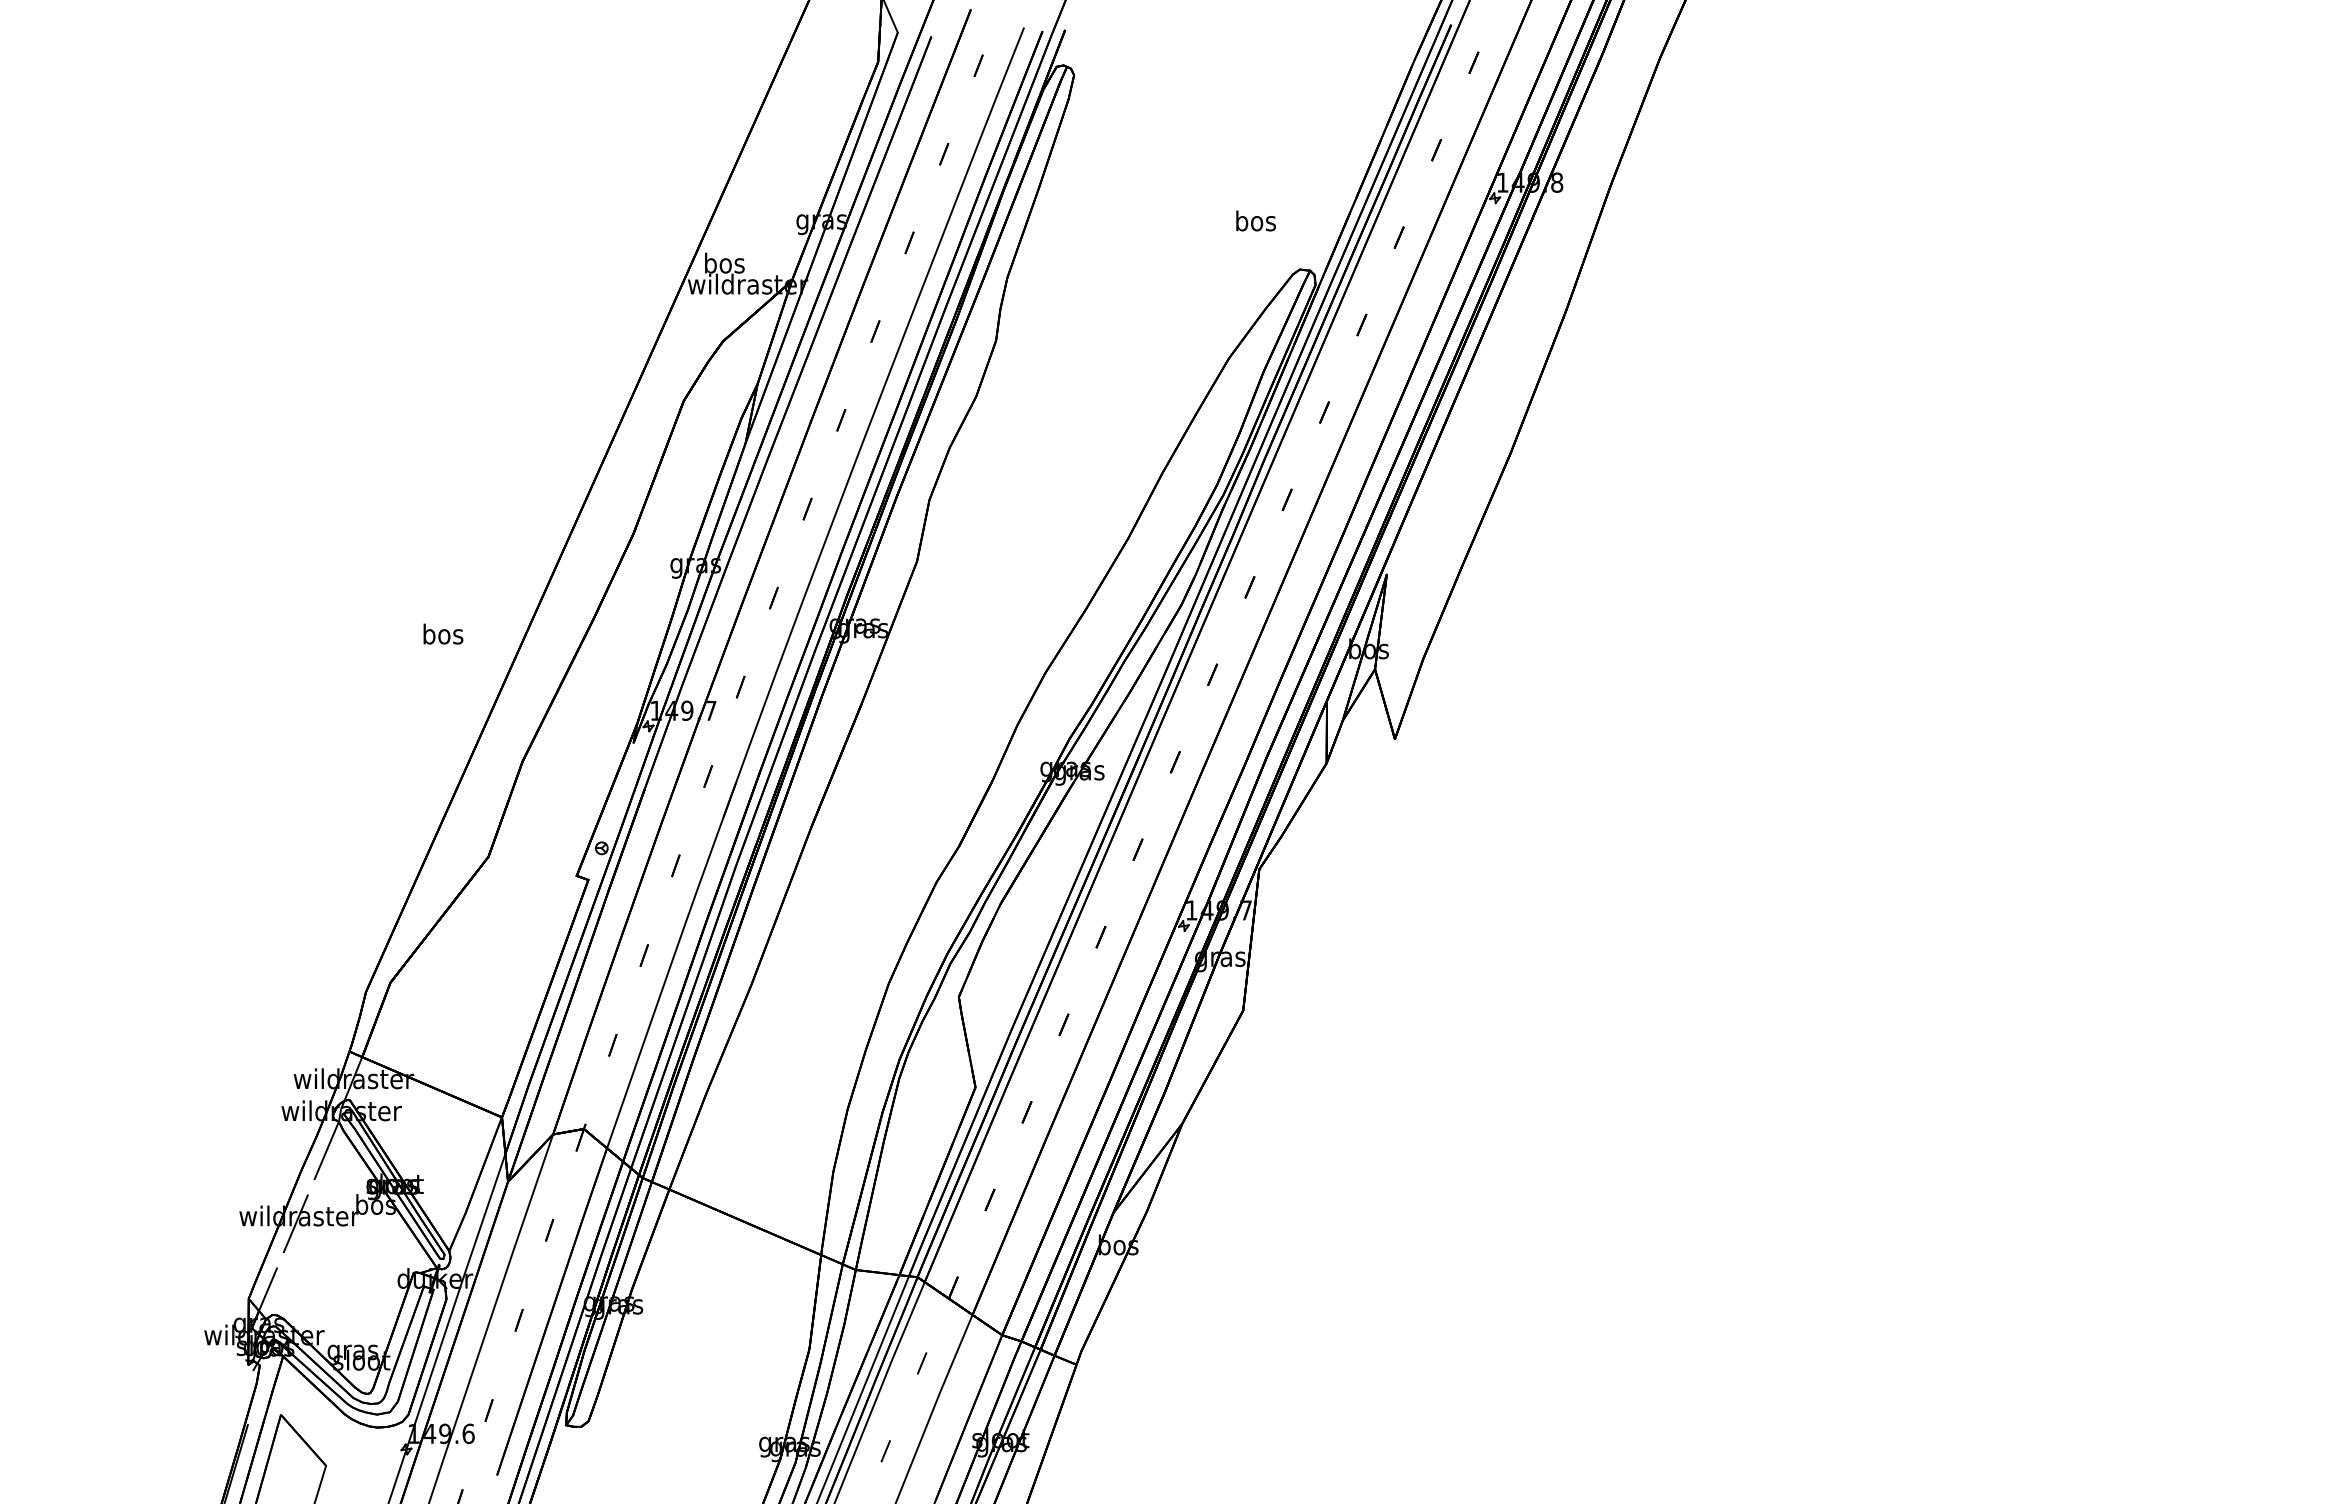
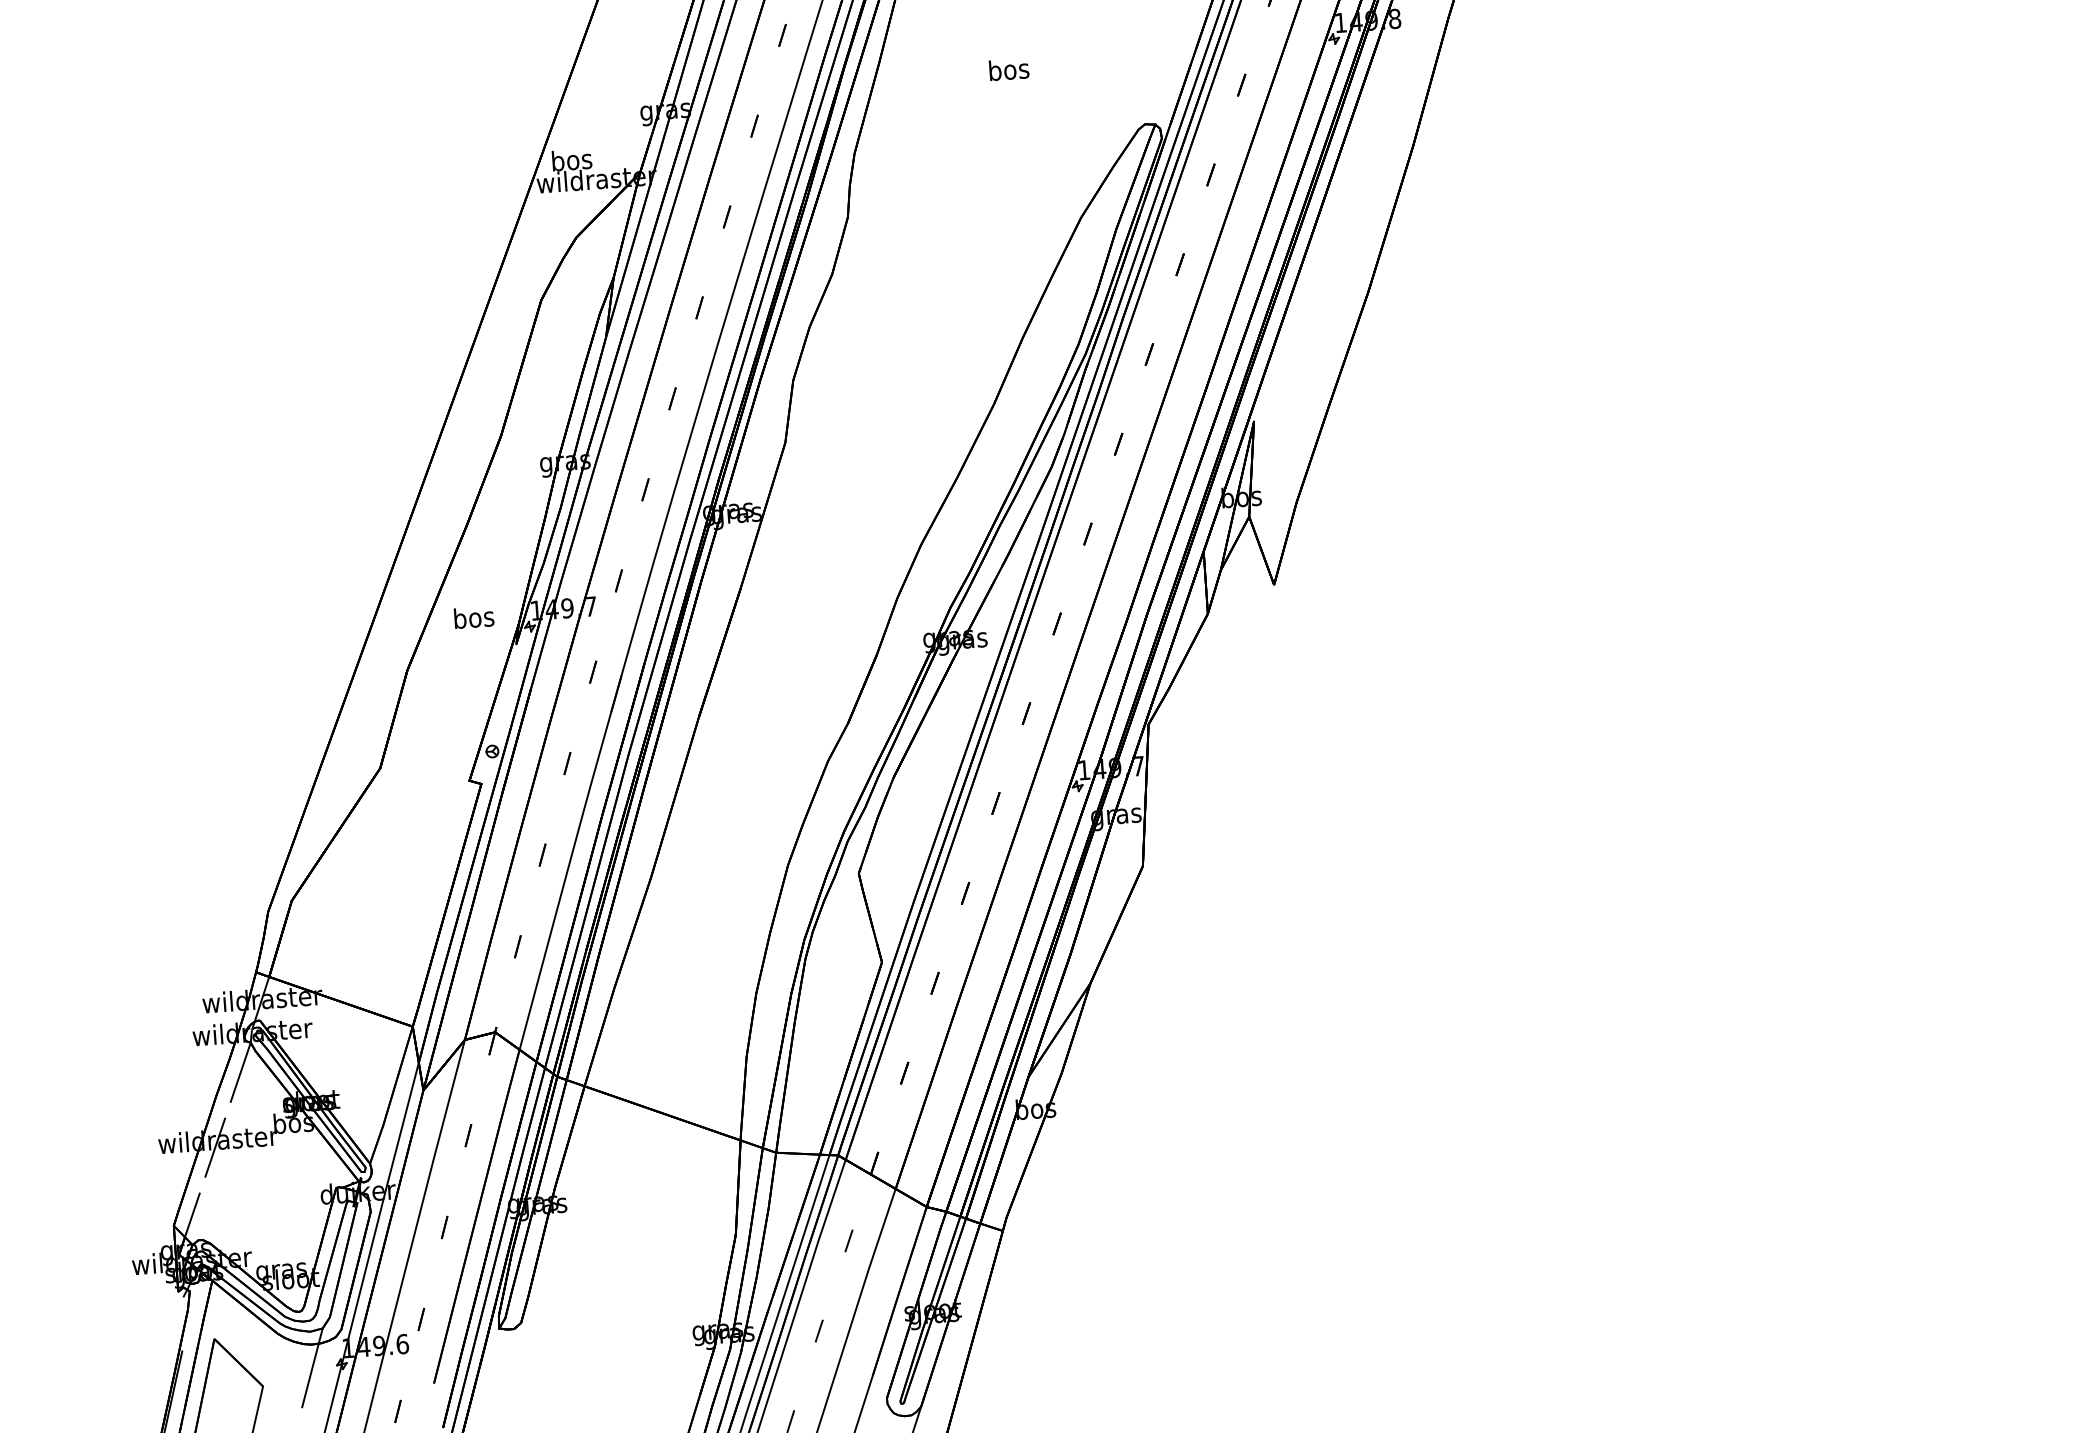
text: (1255, 220) -> (1008, 69), moved
text: (443, 633) -> (474, 616), moved
line: (376, 1450) -> (312, 1367), added

